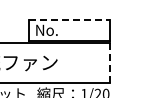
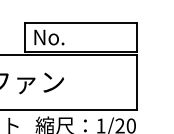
line: (70, 19) -> (81, 22), dashed -> solid
line: (109, 62) -> (136, 82), dashed -> solid

